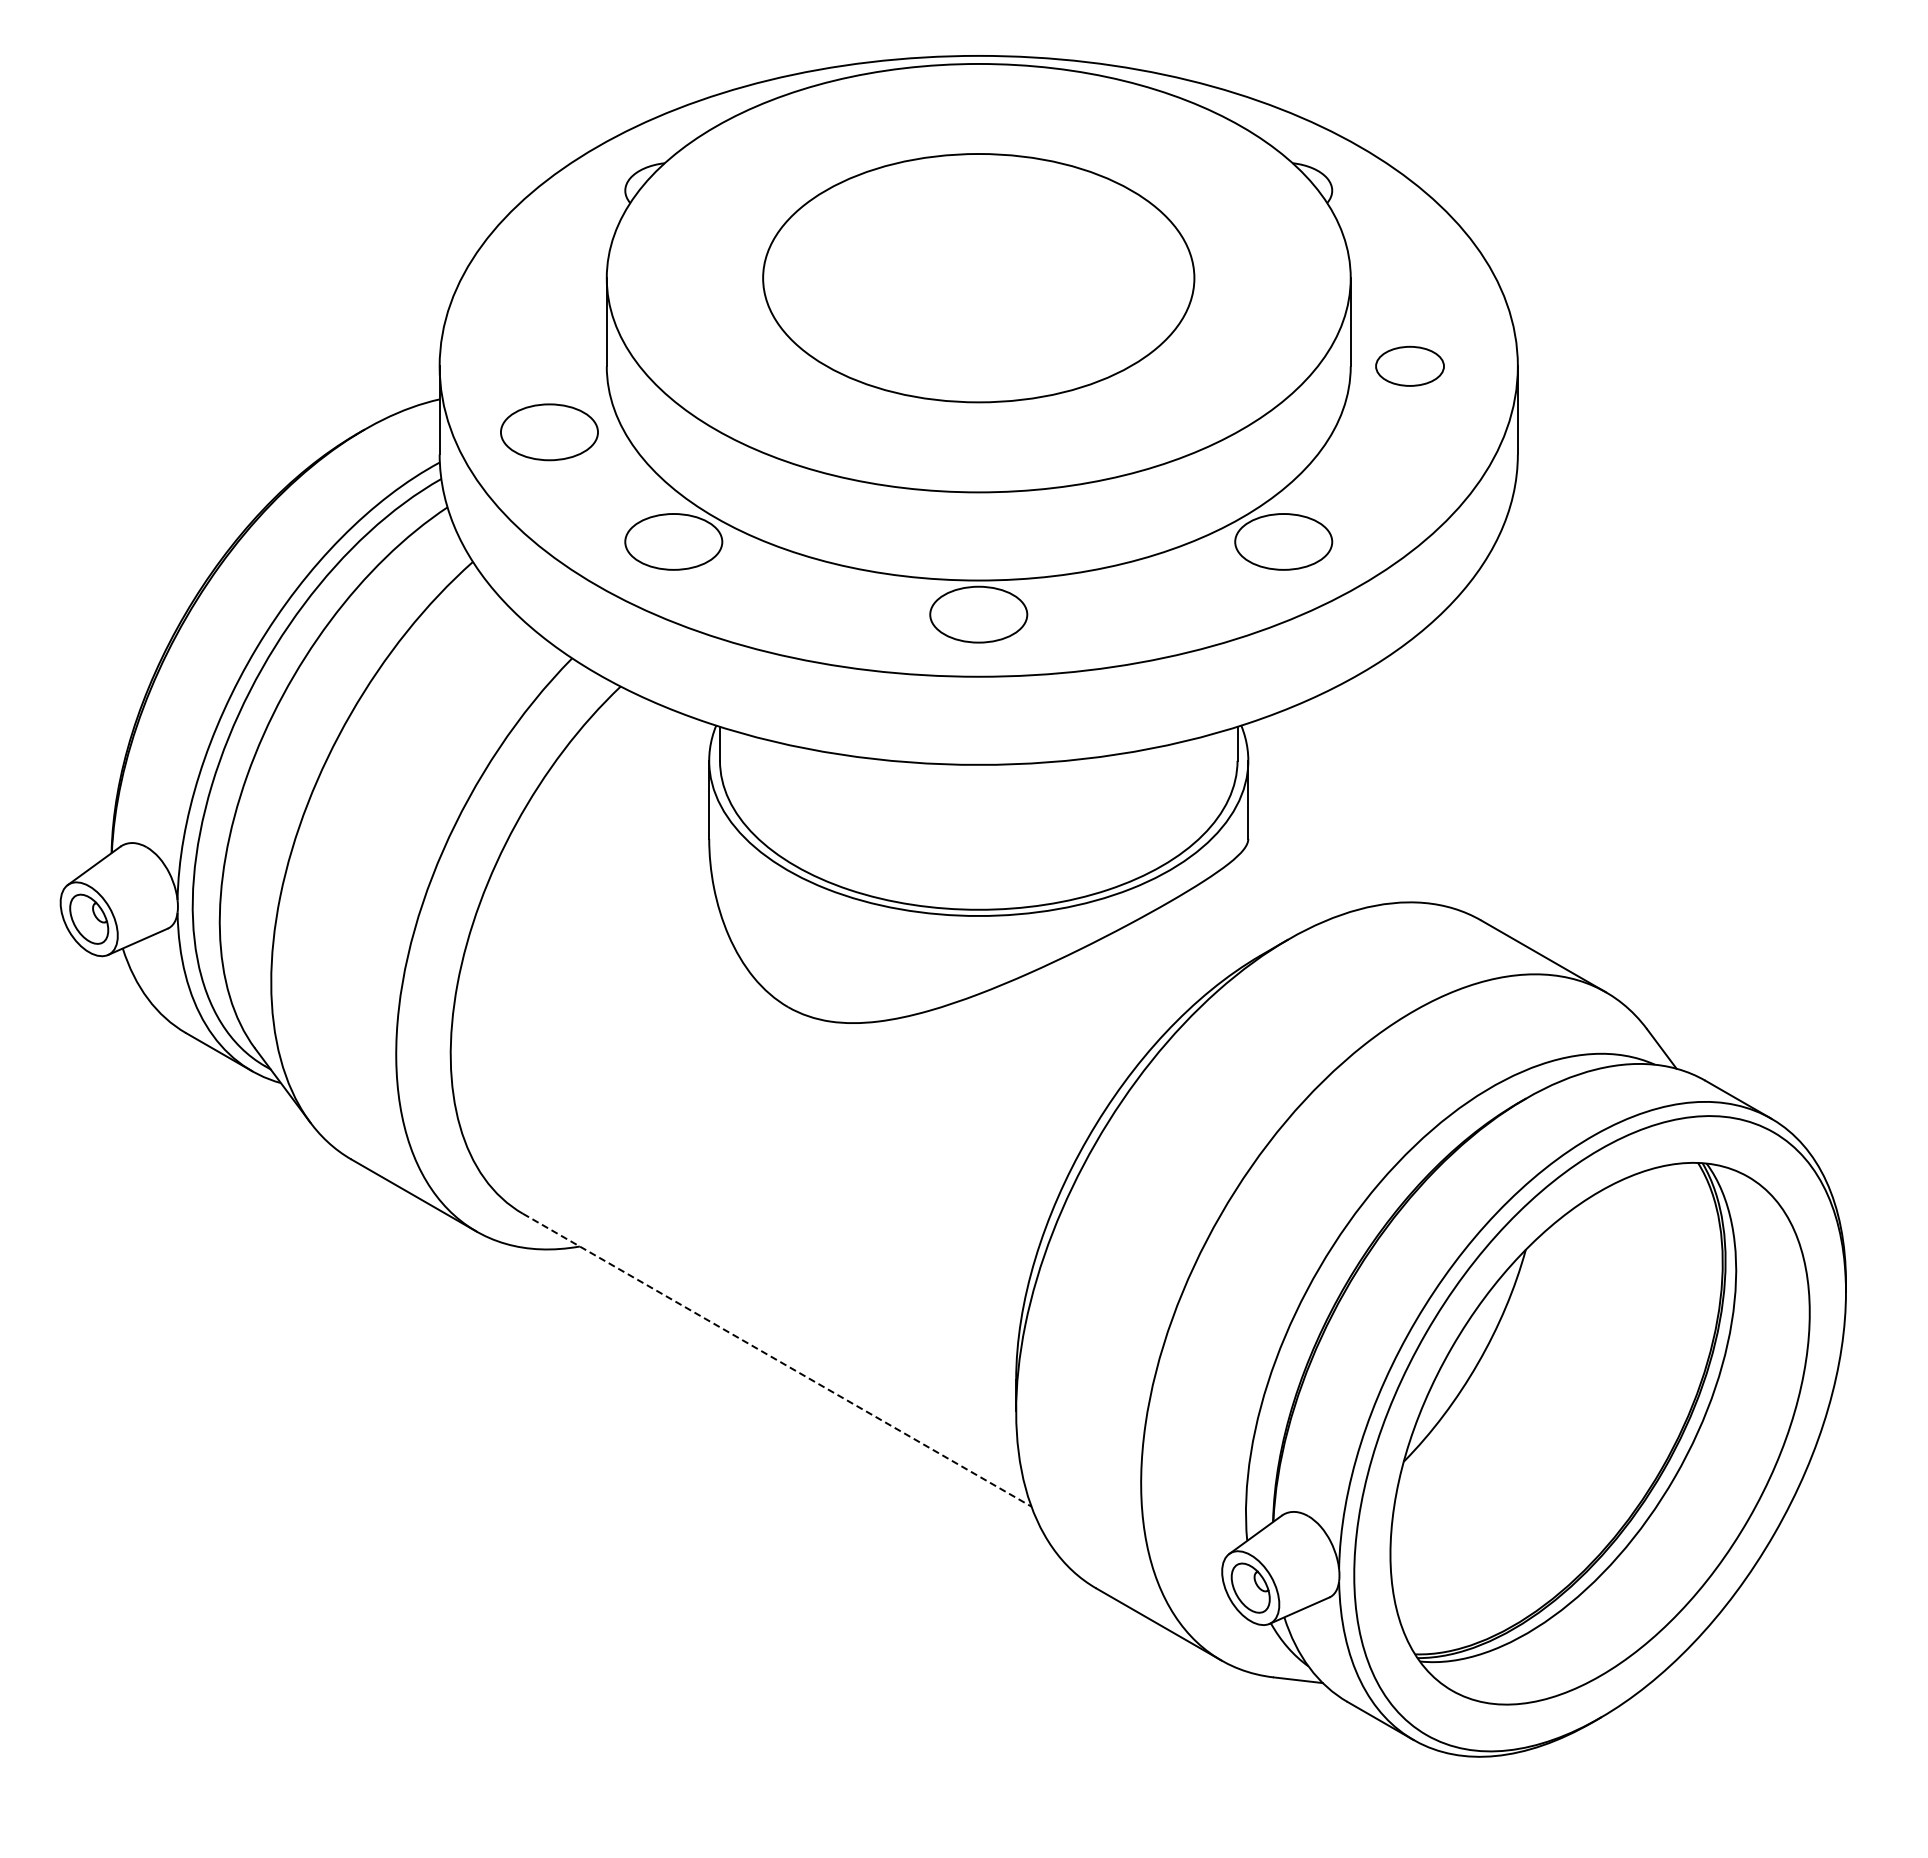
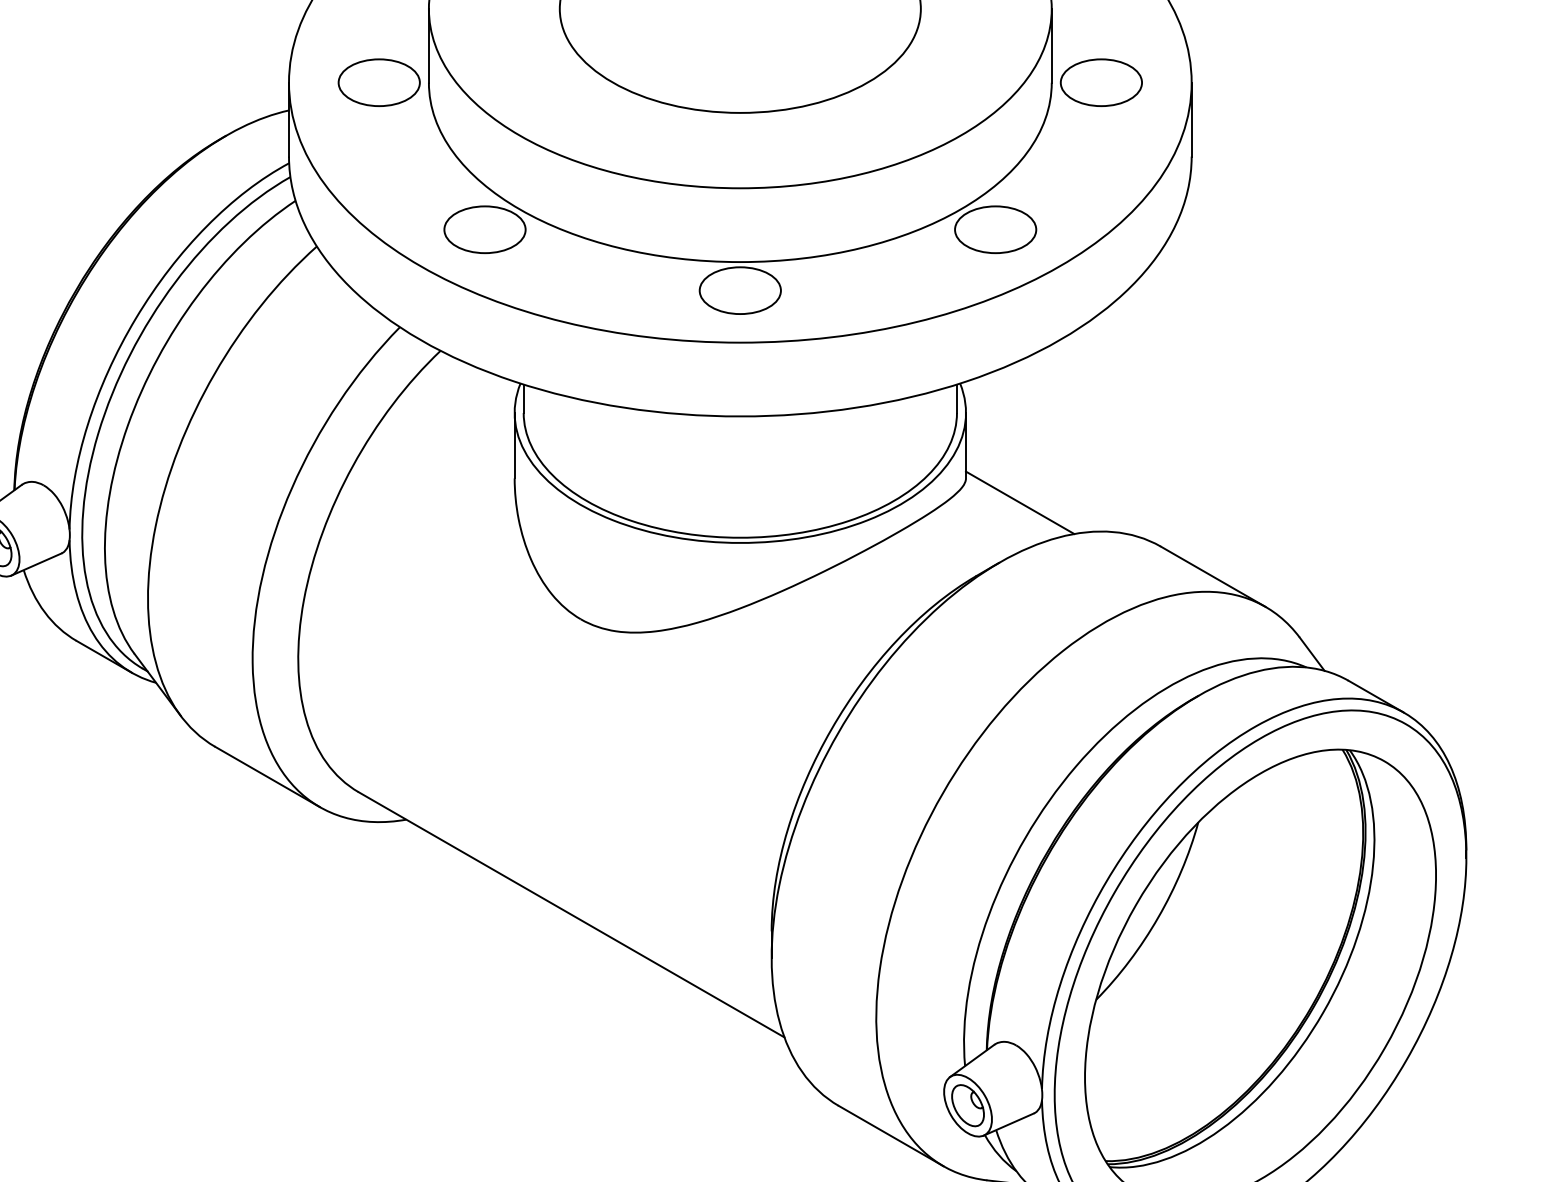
part: (1409, 366) -> (1100, 82), size x1.43
part: (549, 432) -> (379, 82), moved
line: (1312, 867) -> (1019, 502), added
line: (777, 1360) -> (571, 915), dashed -> solid

